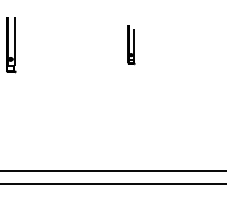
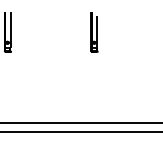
part: (131, 45) -> (94, 32), size x1.43

